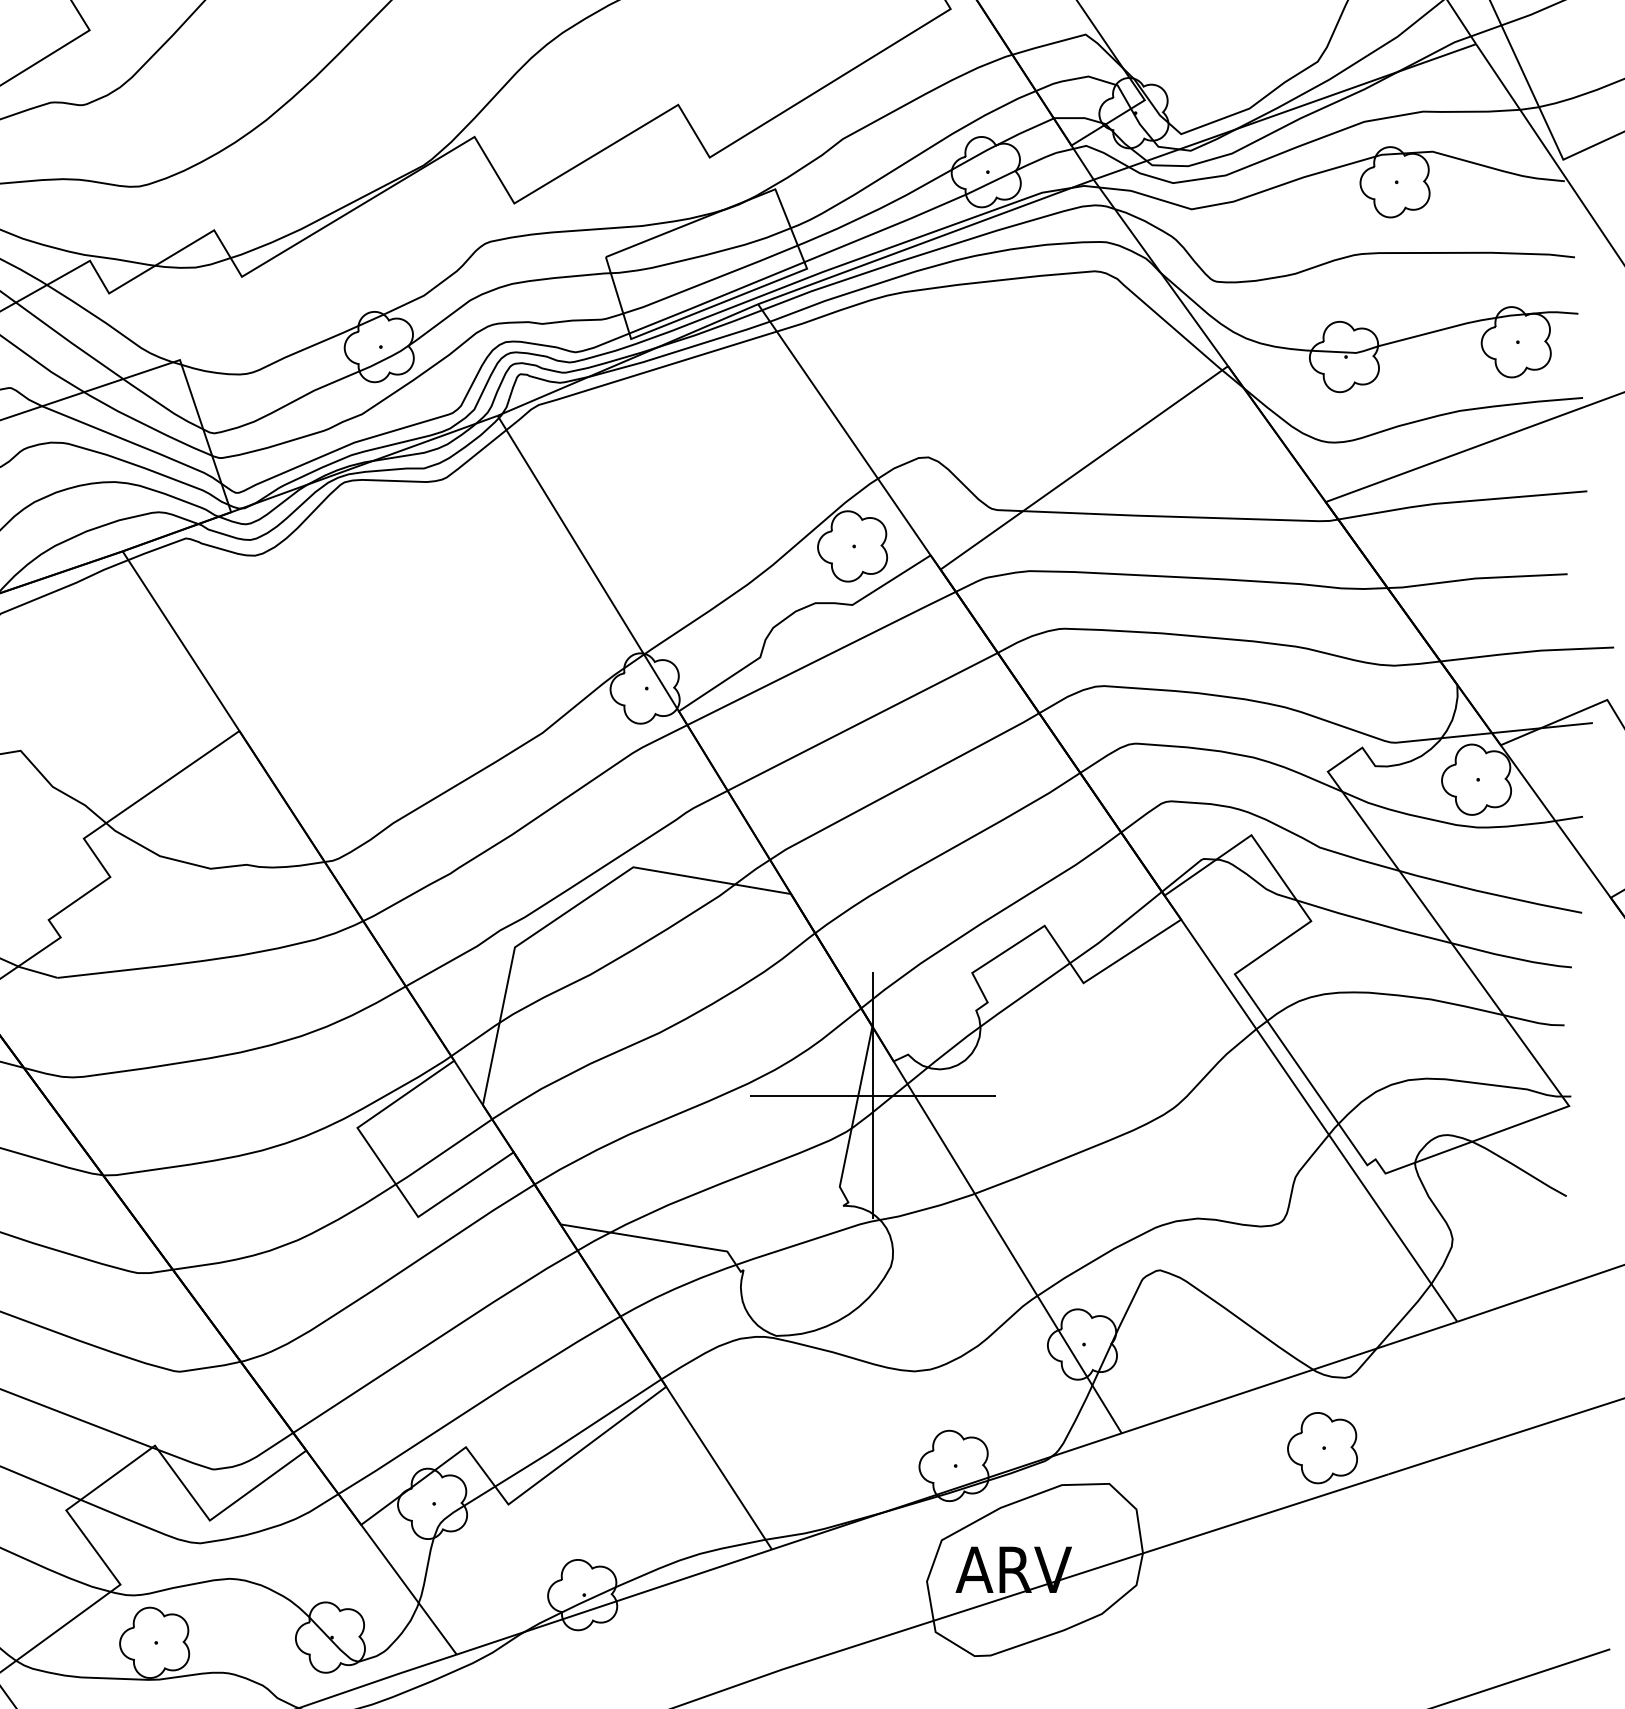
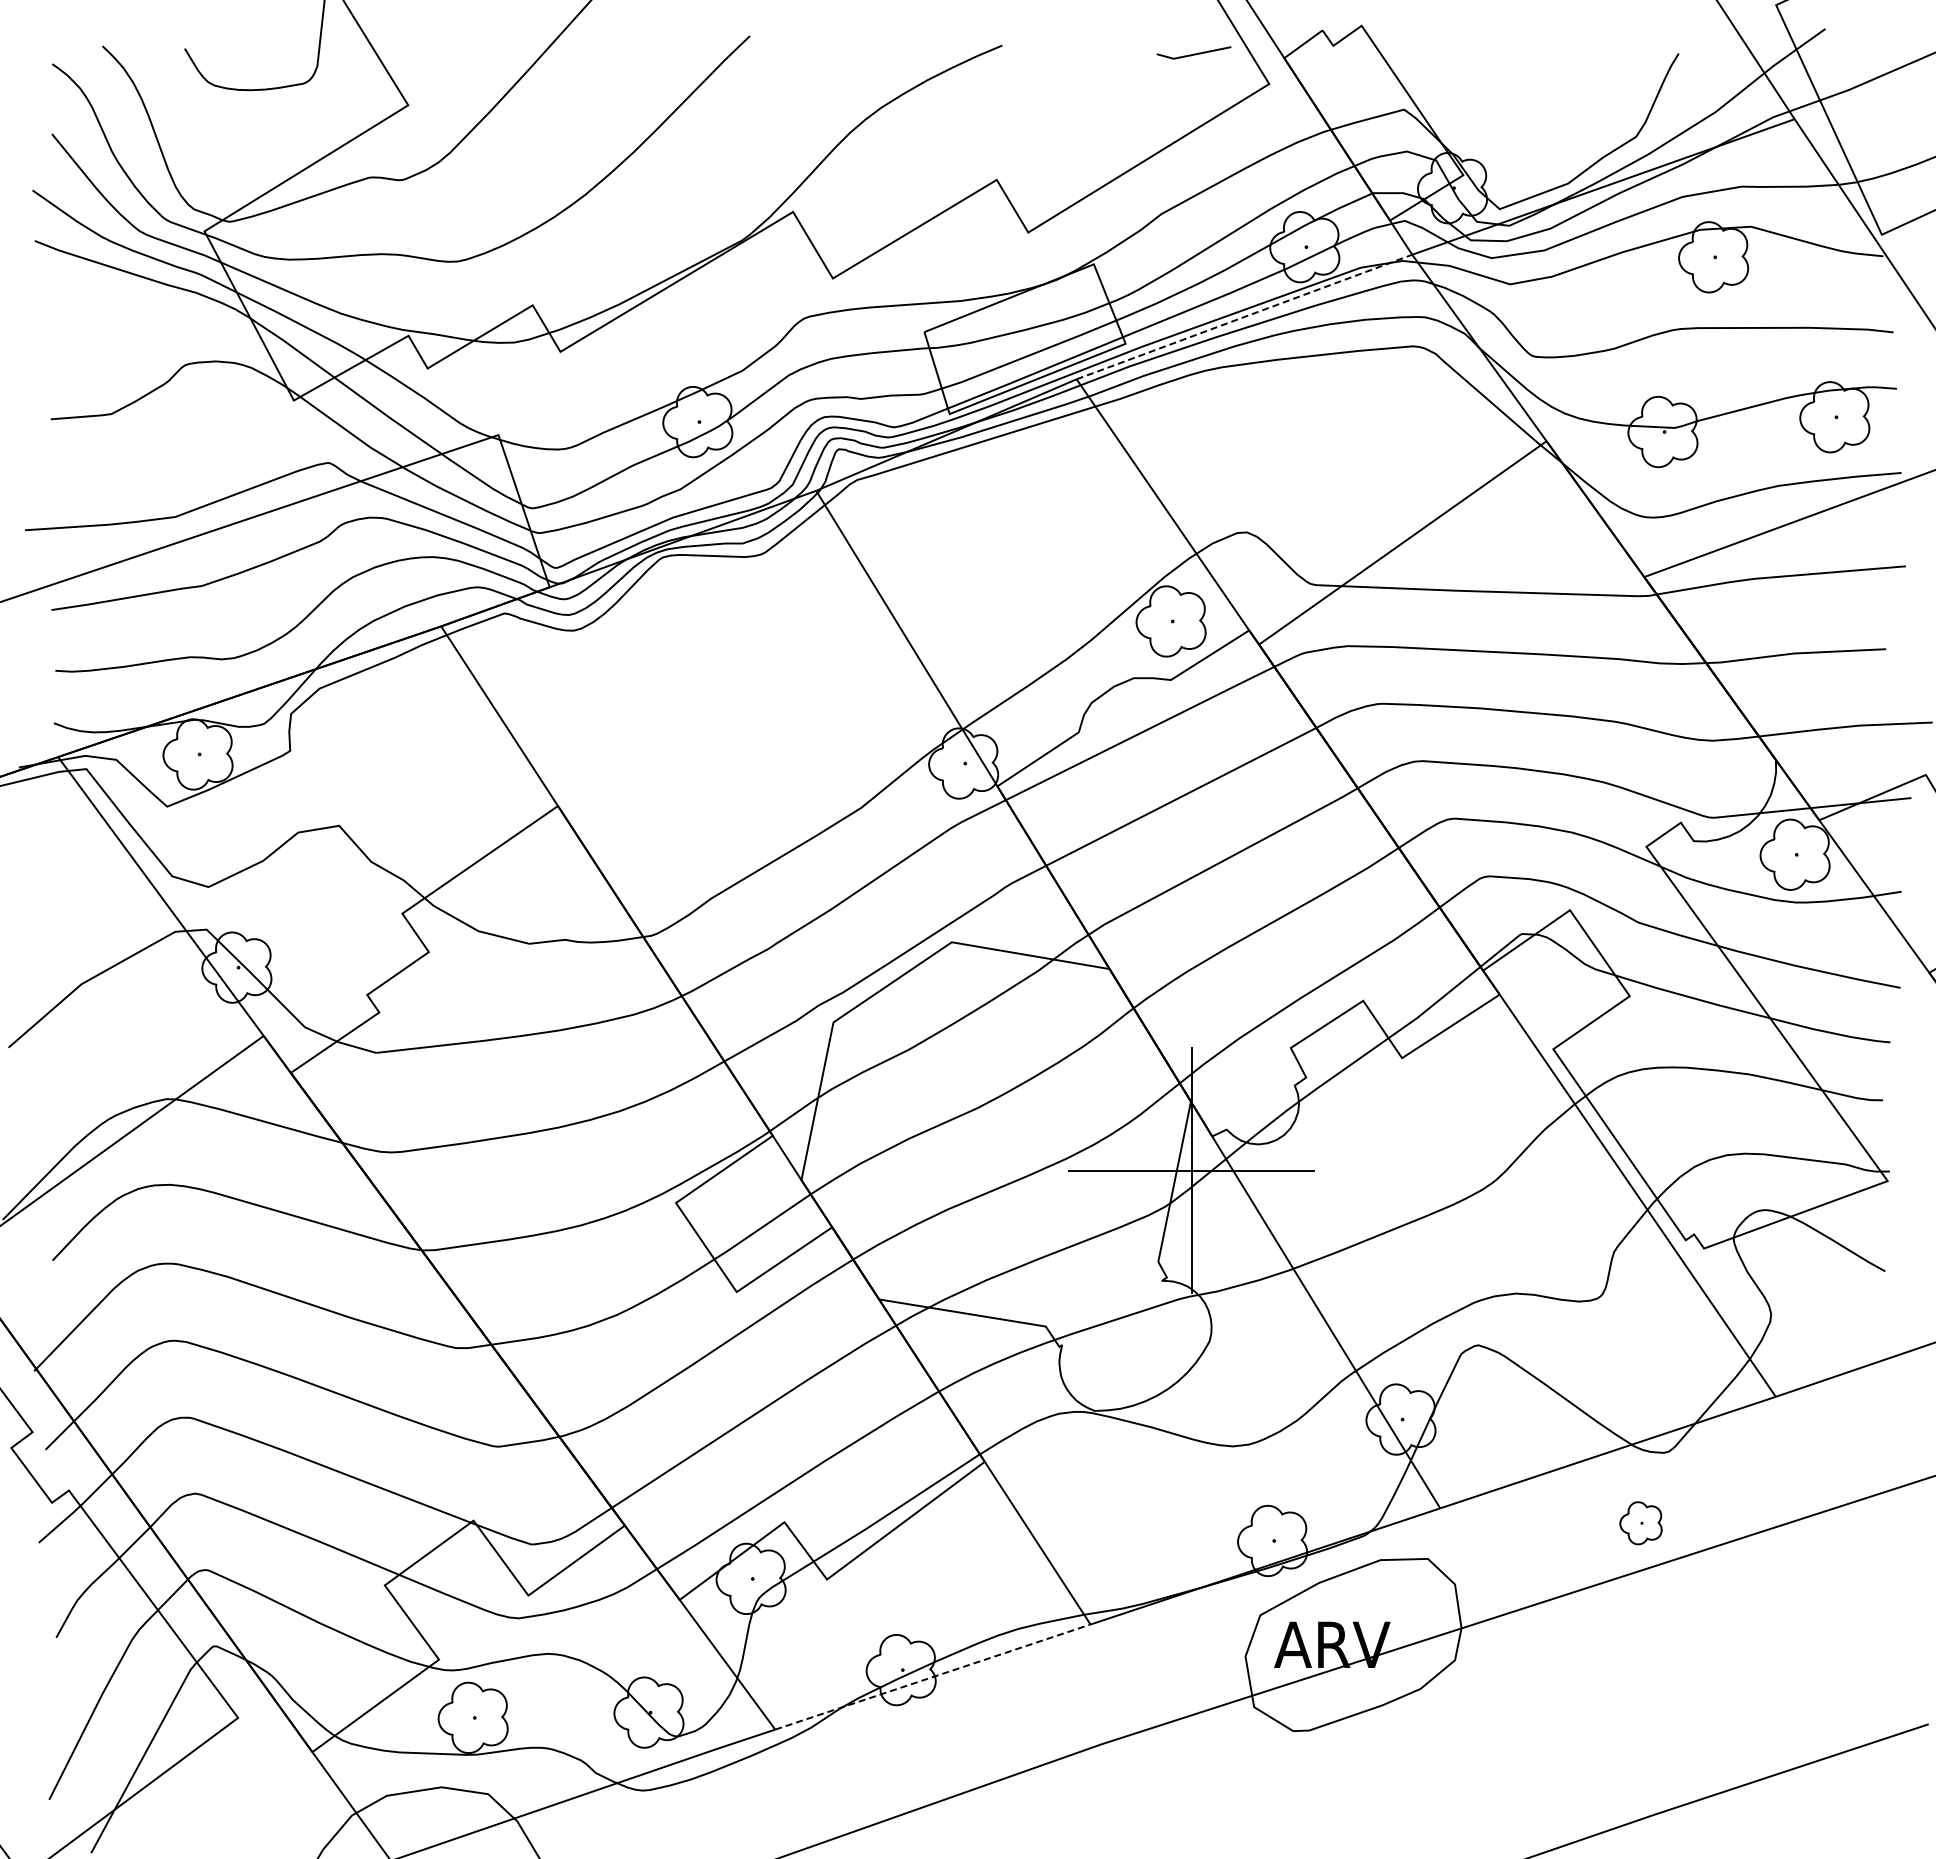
line: (925, 242) -> (1244, 317), solid -> dashed
part: (1321, 1448) -> (1640, 1523), size x0.6
line: (614, 1601) -> (933, 1676), solid -> dashed

